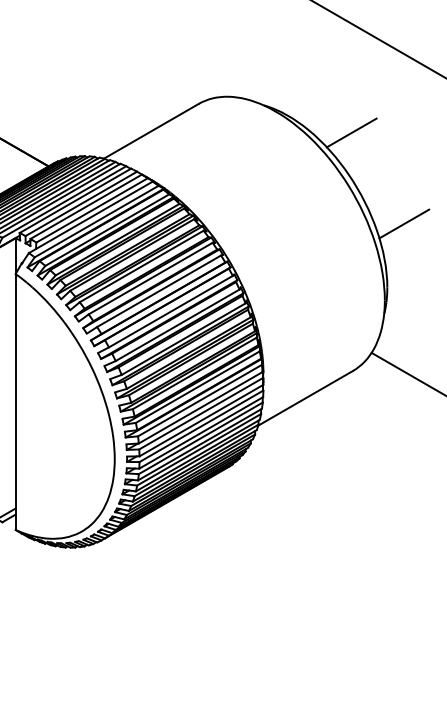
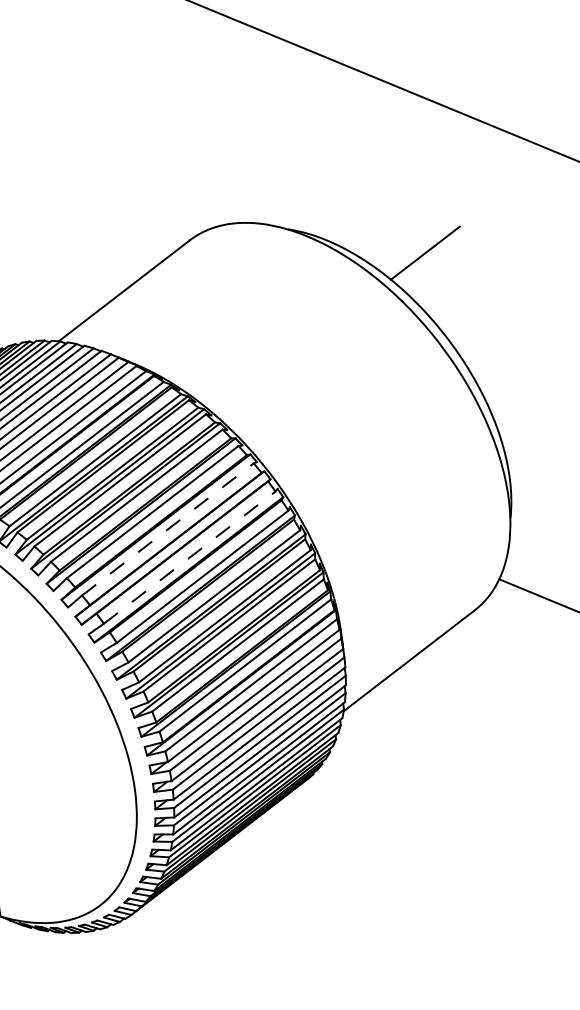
line: (404, 223) -> (522, 378), removed
line: (159, 291) -> (168, 529), solid -> dashed
line: (170, 311) -> (189, 557), solid -> dashed

